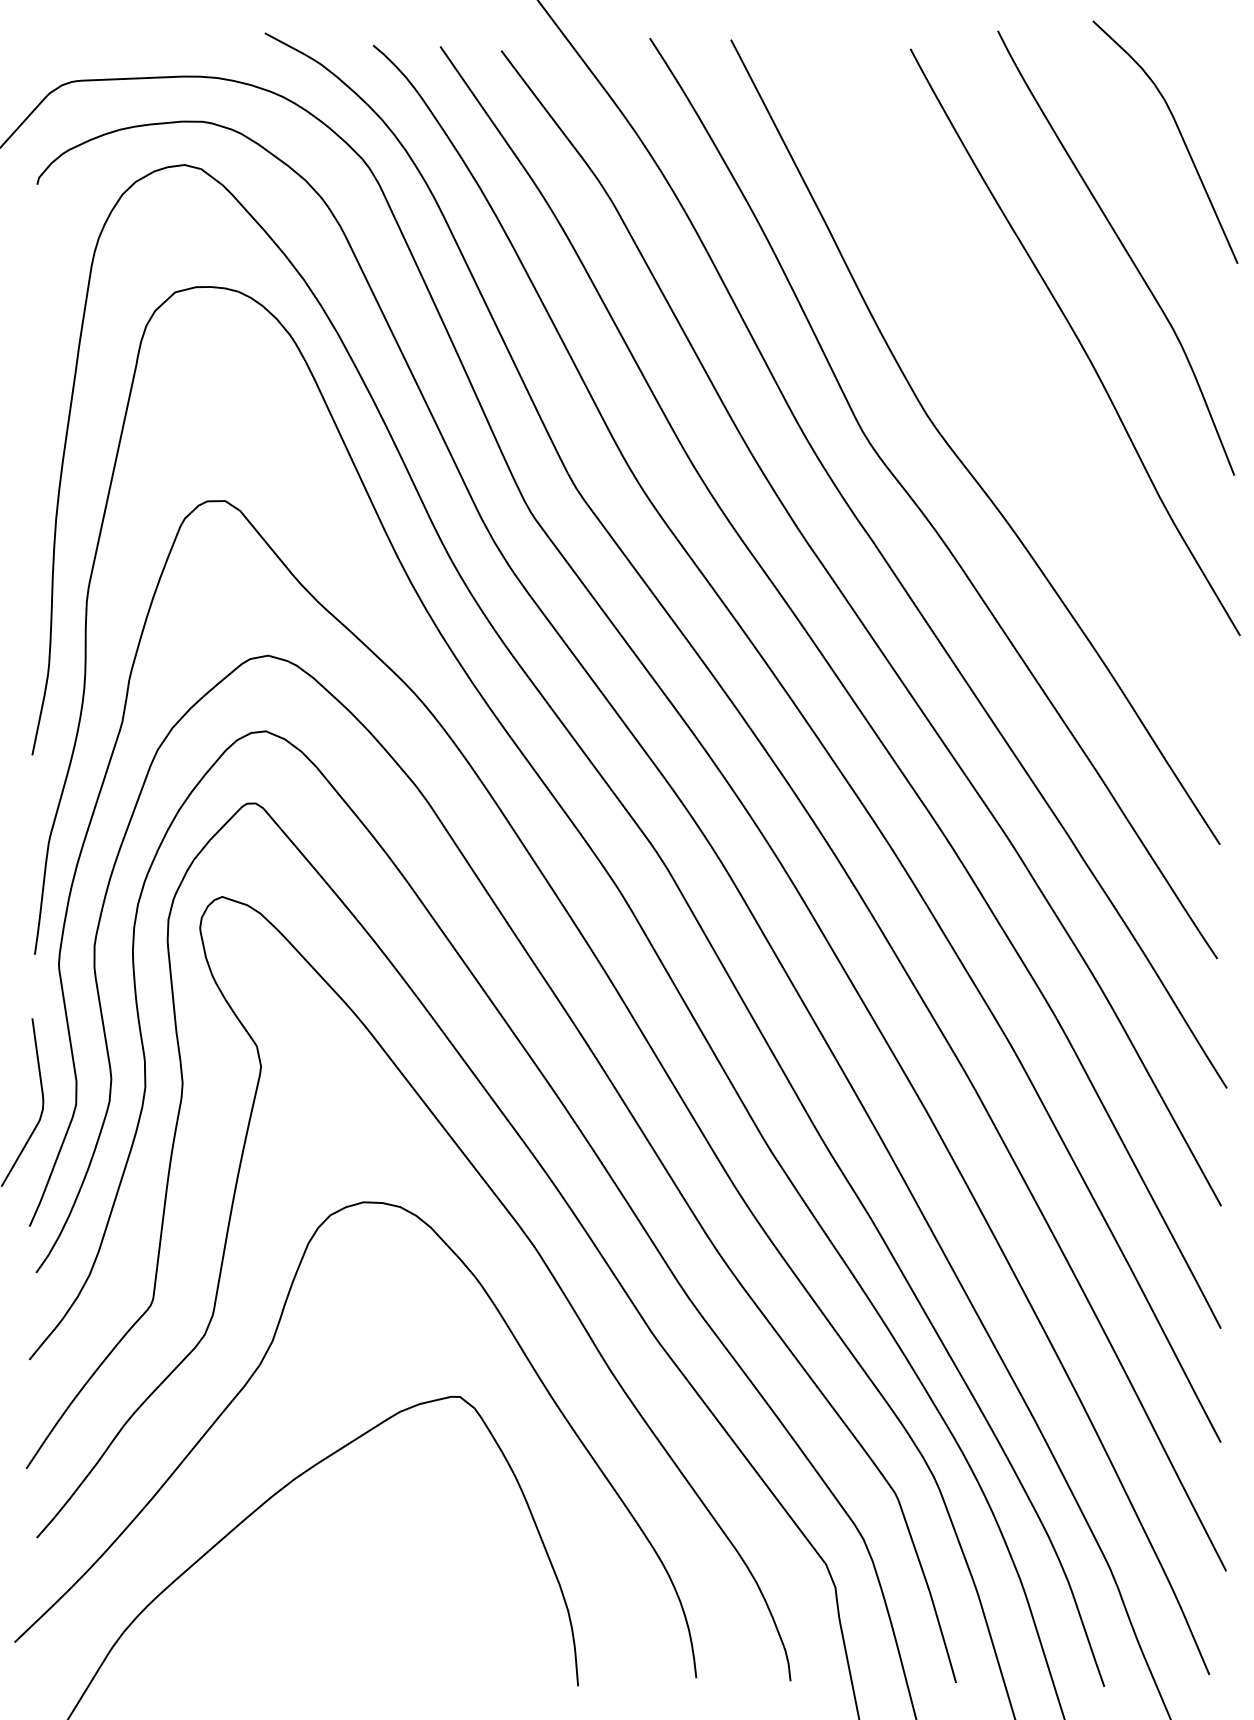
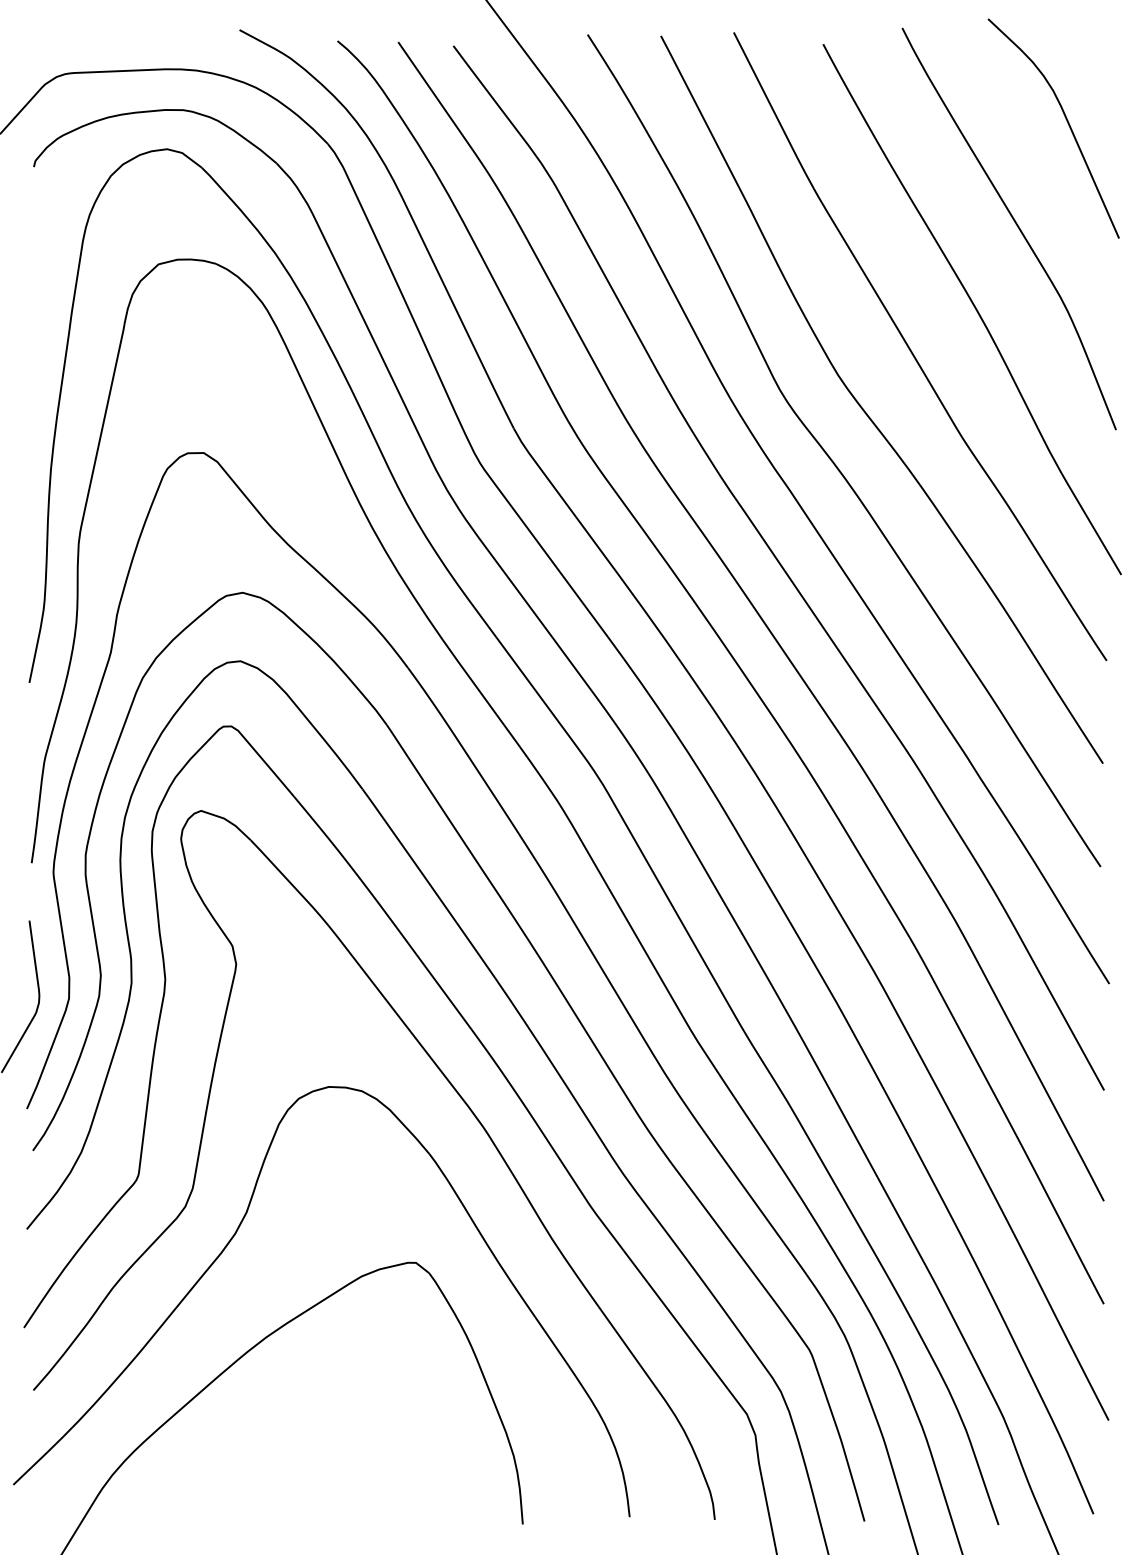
curve: (1009, 388) -> (912, 351), added

